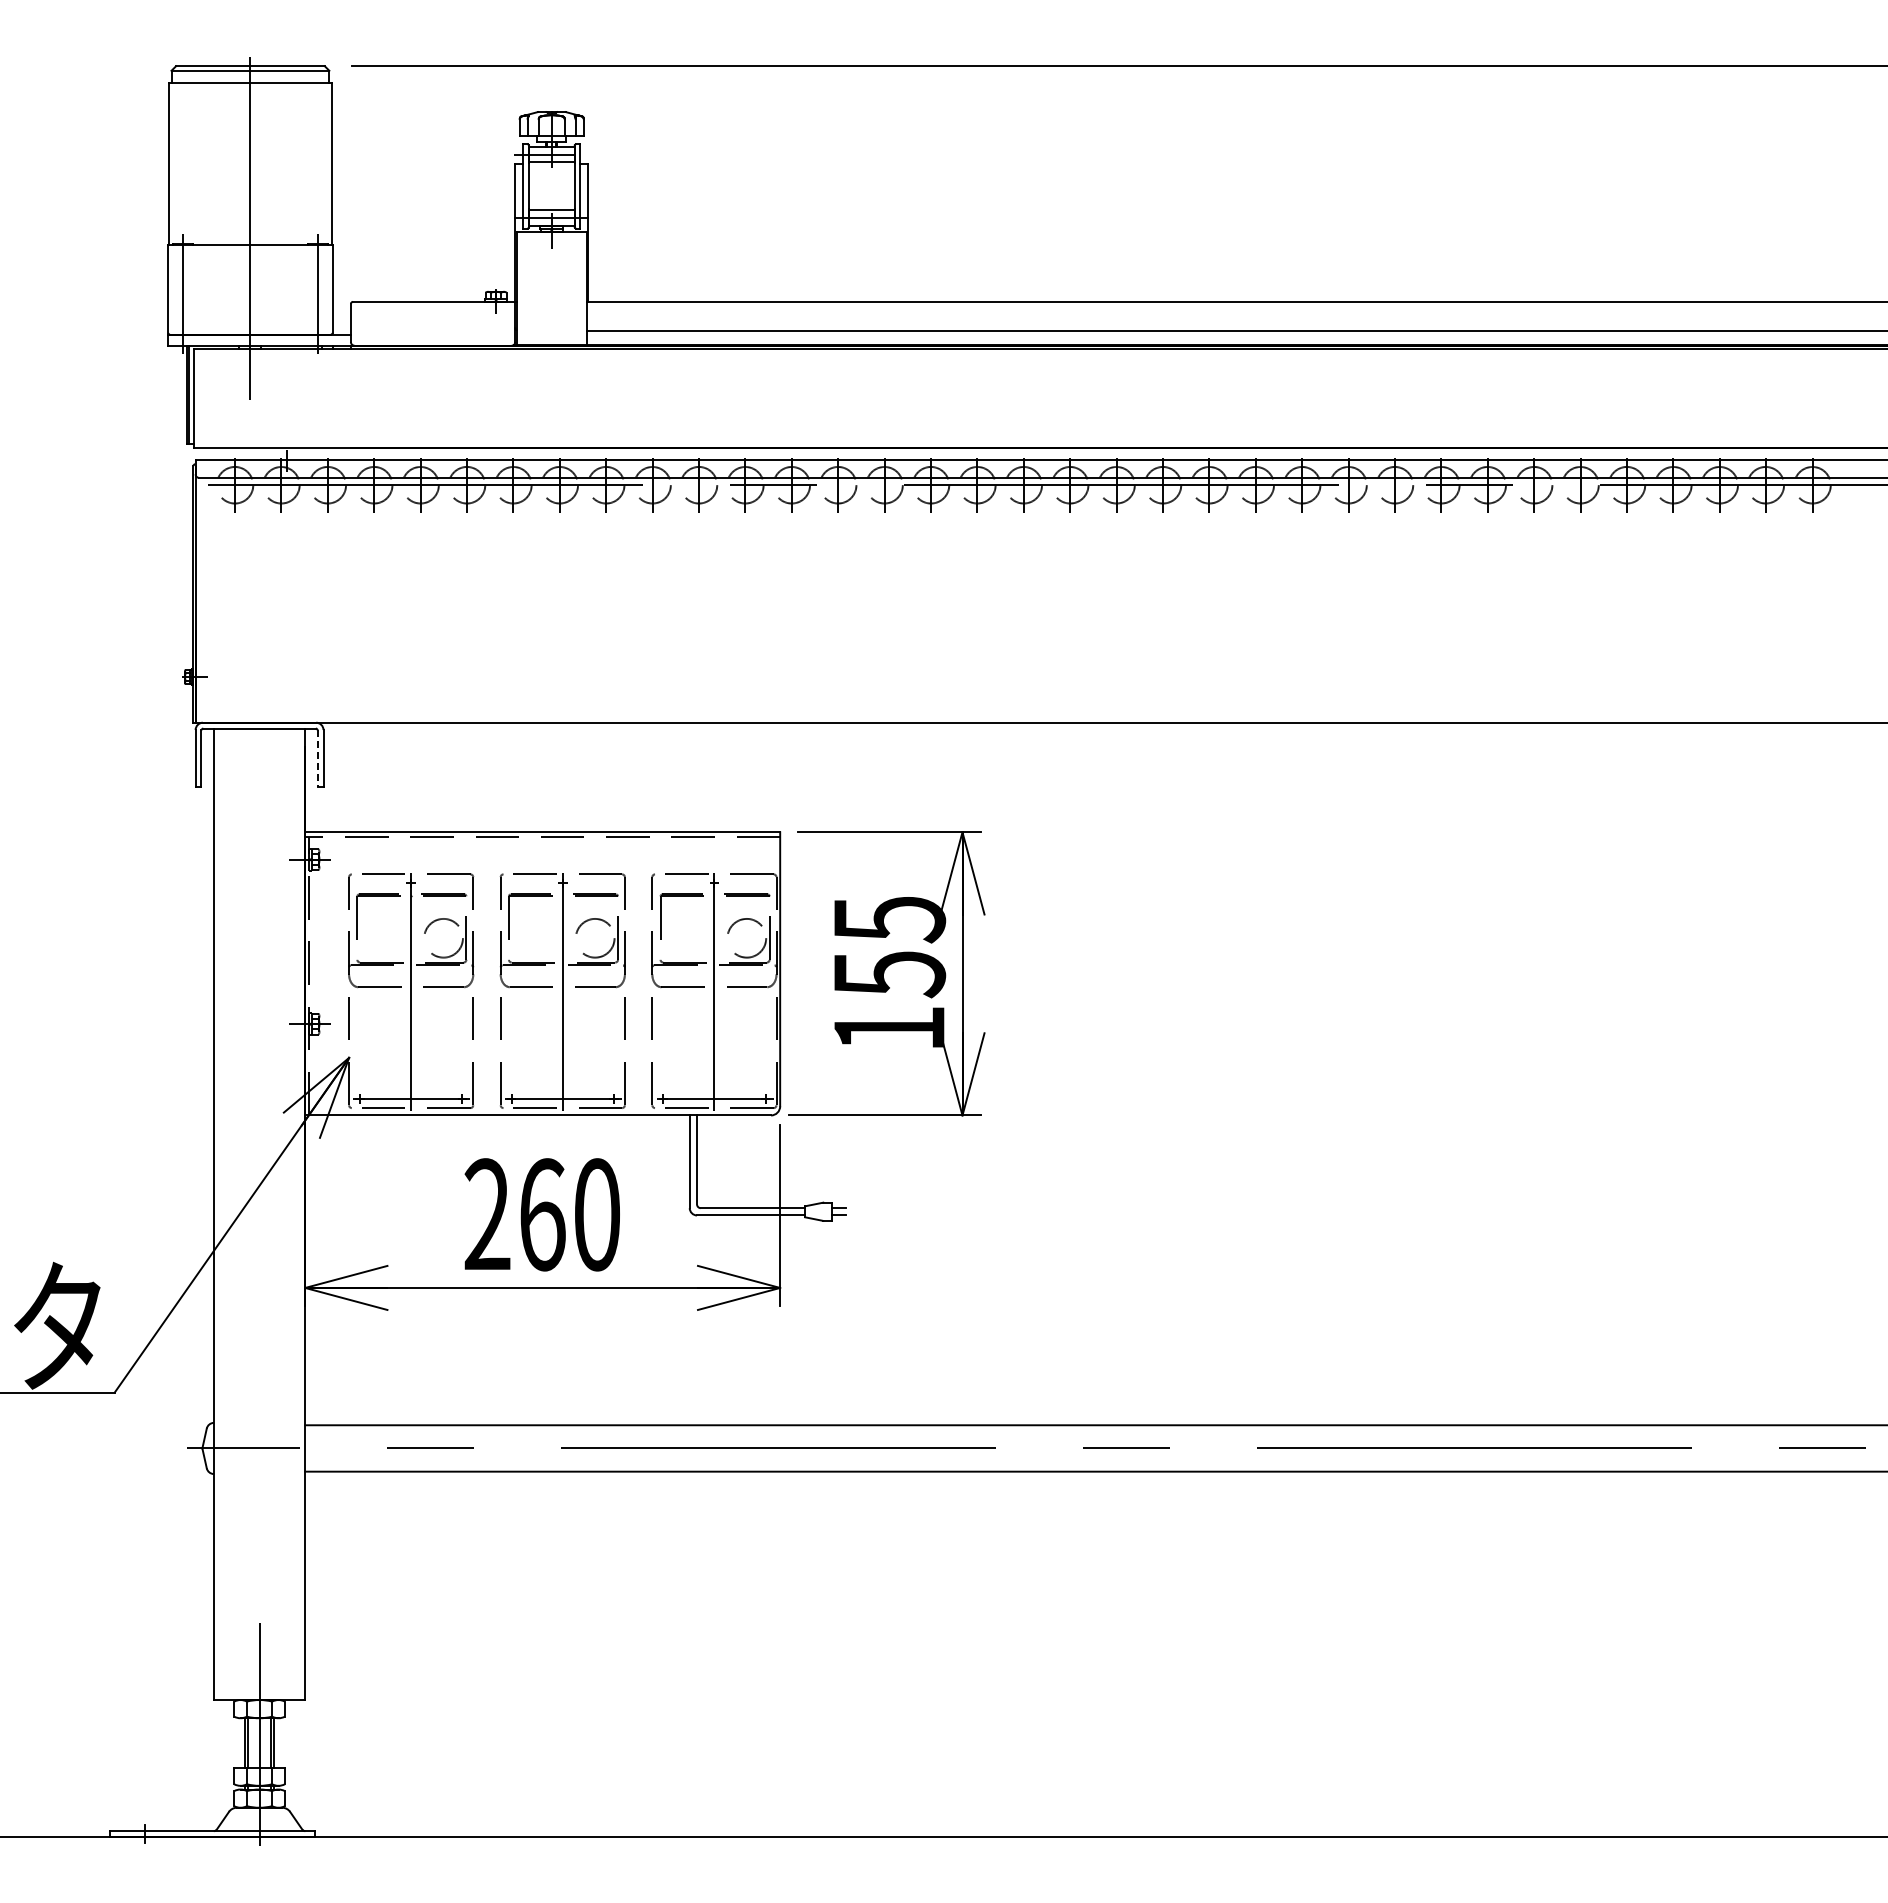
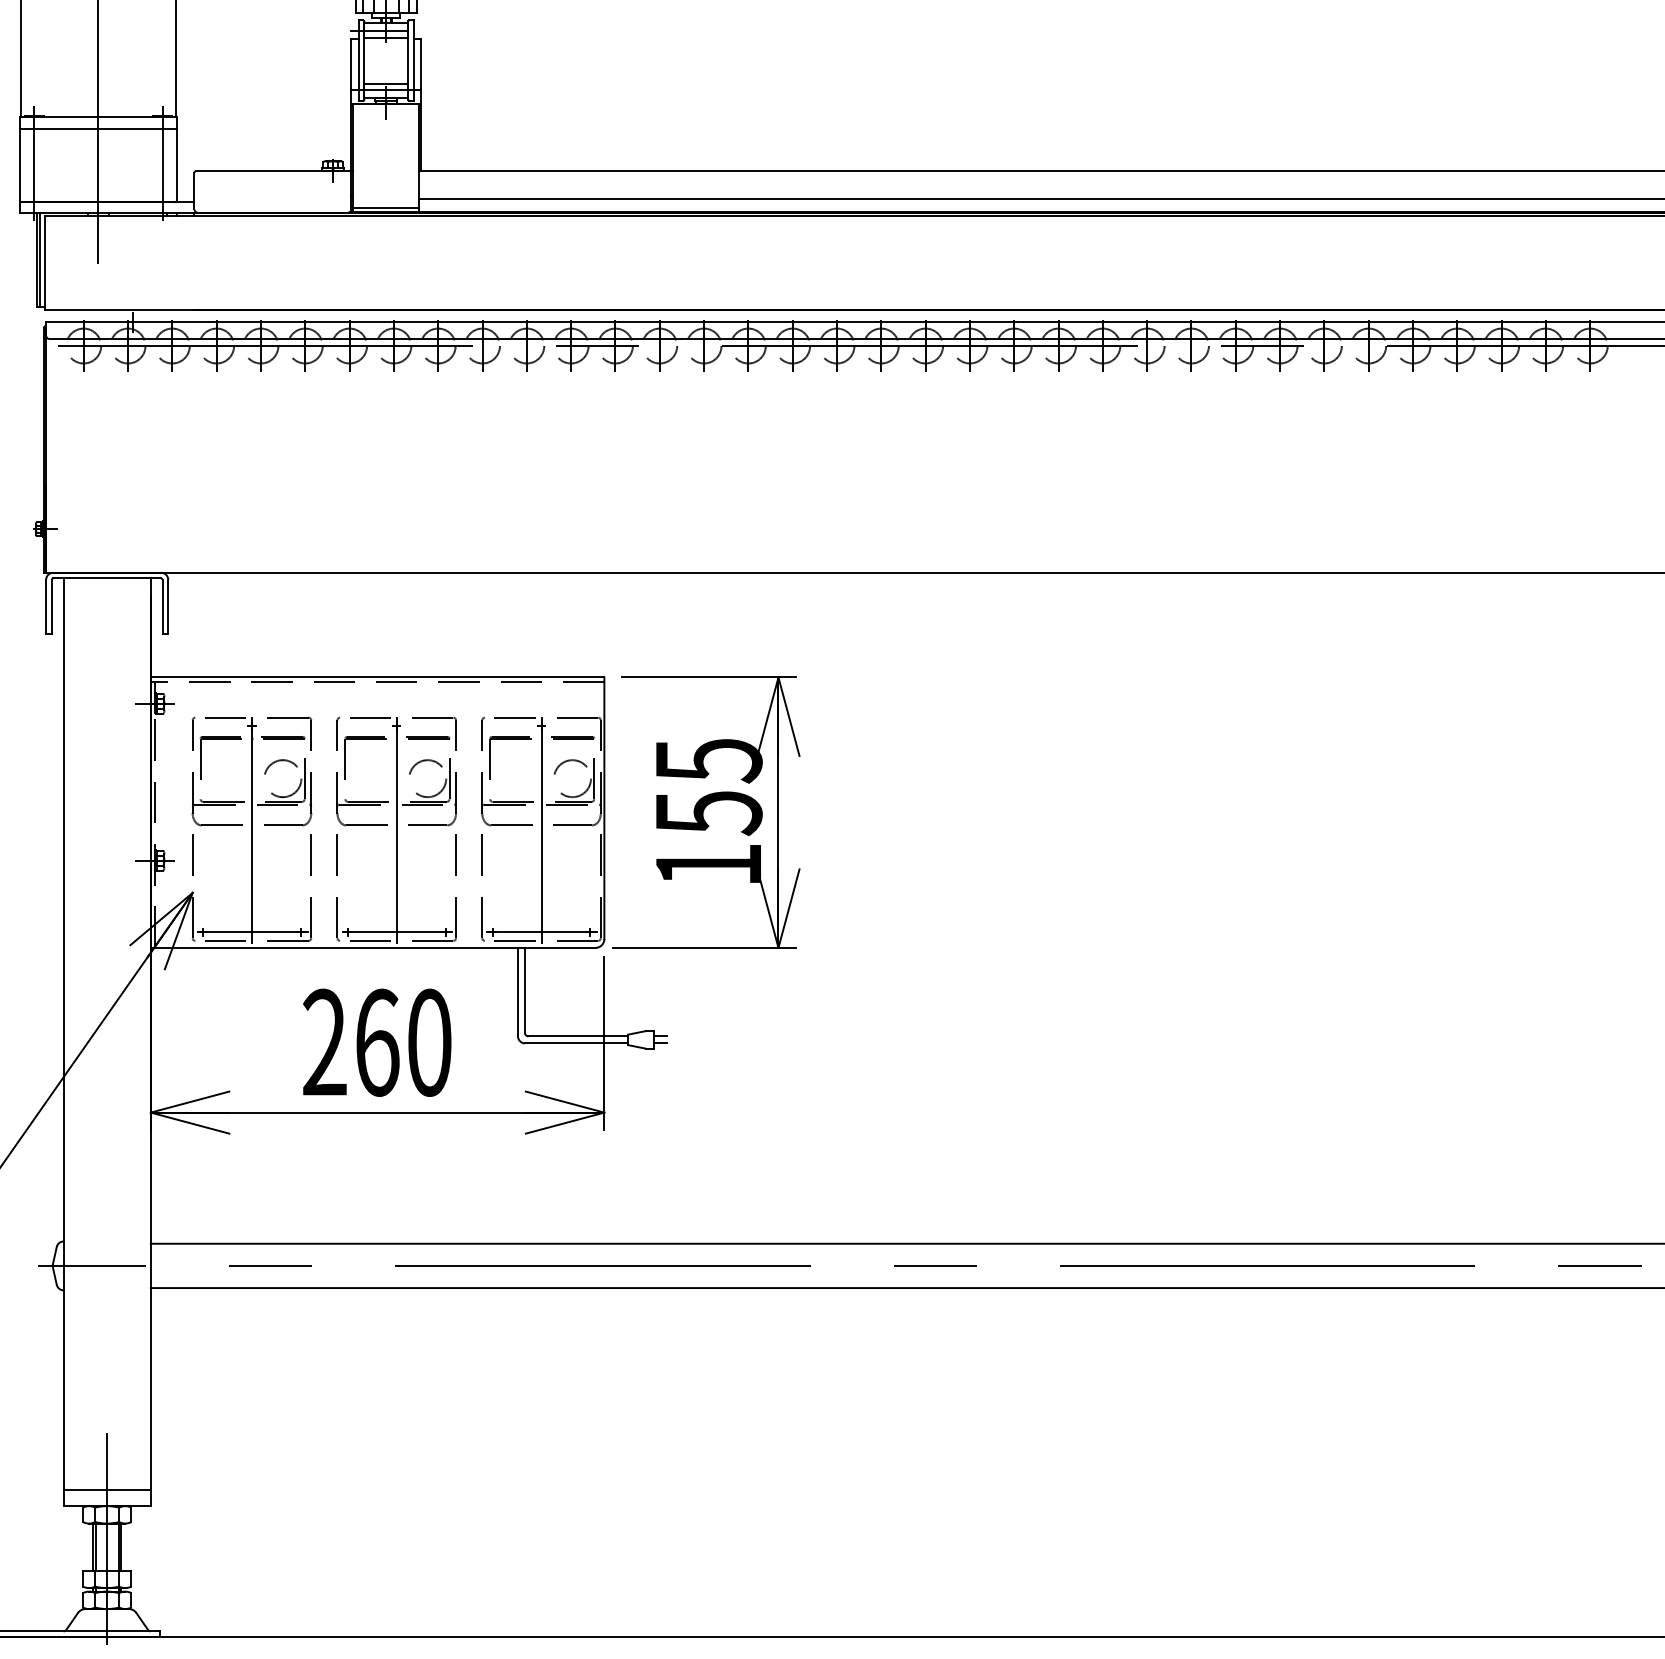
line: (250, 258) -> (98, 129), added
line: (551, 340) -> (385, 207), added
line: (317, 759) -> (162, 607), dashed -> solid
line: (259, 1683) -> (107, 1490), added

